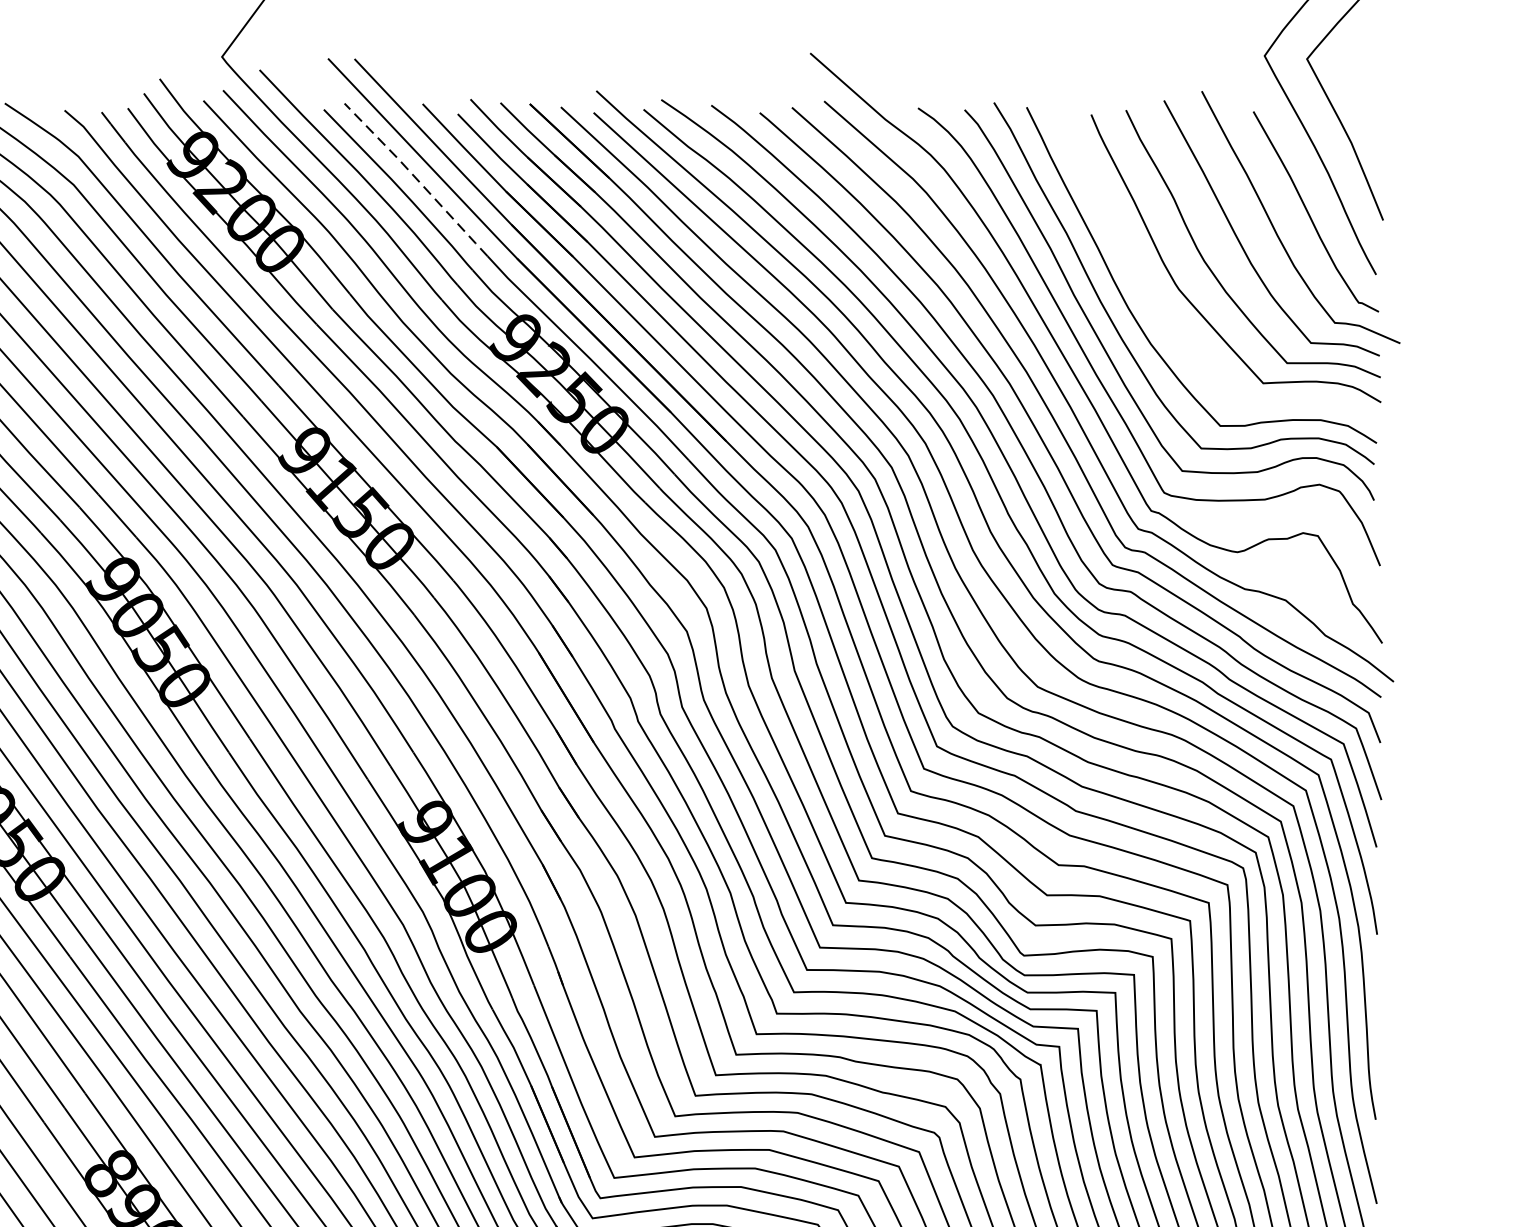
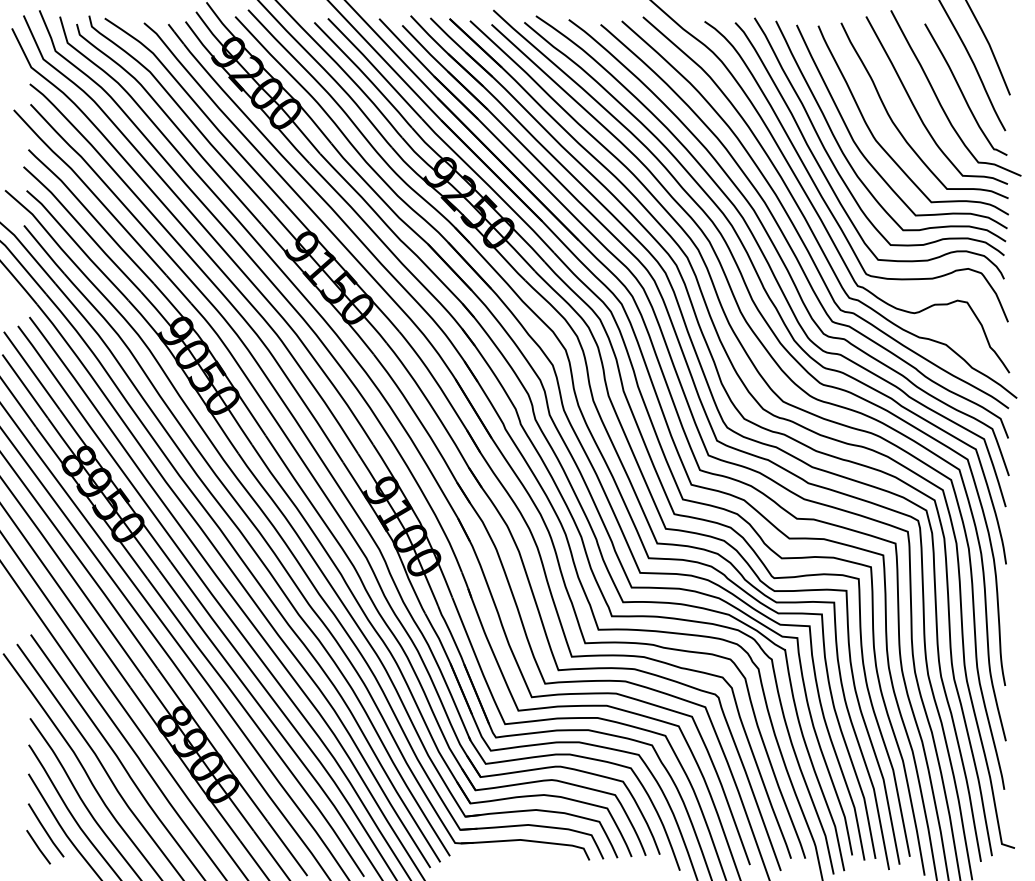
line: (416, 178) -> (375, 67), dashed -> solid
curve: (1159, 309) -> (863, 153), added

